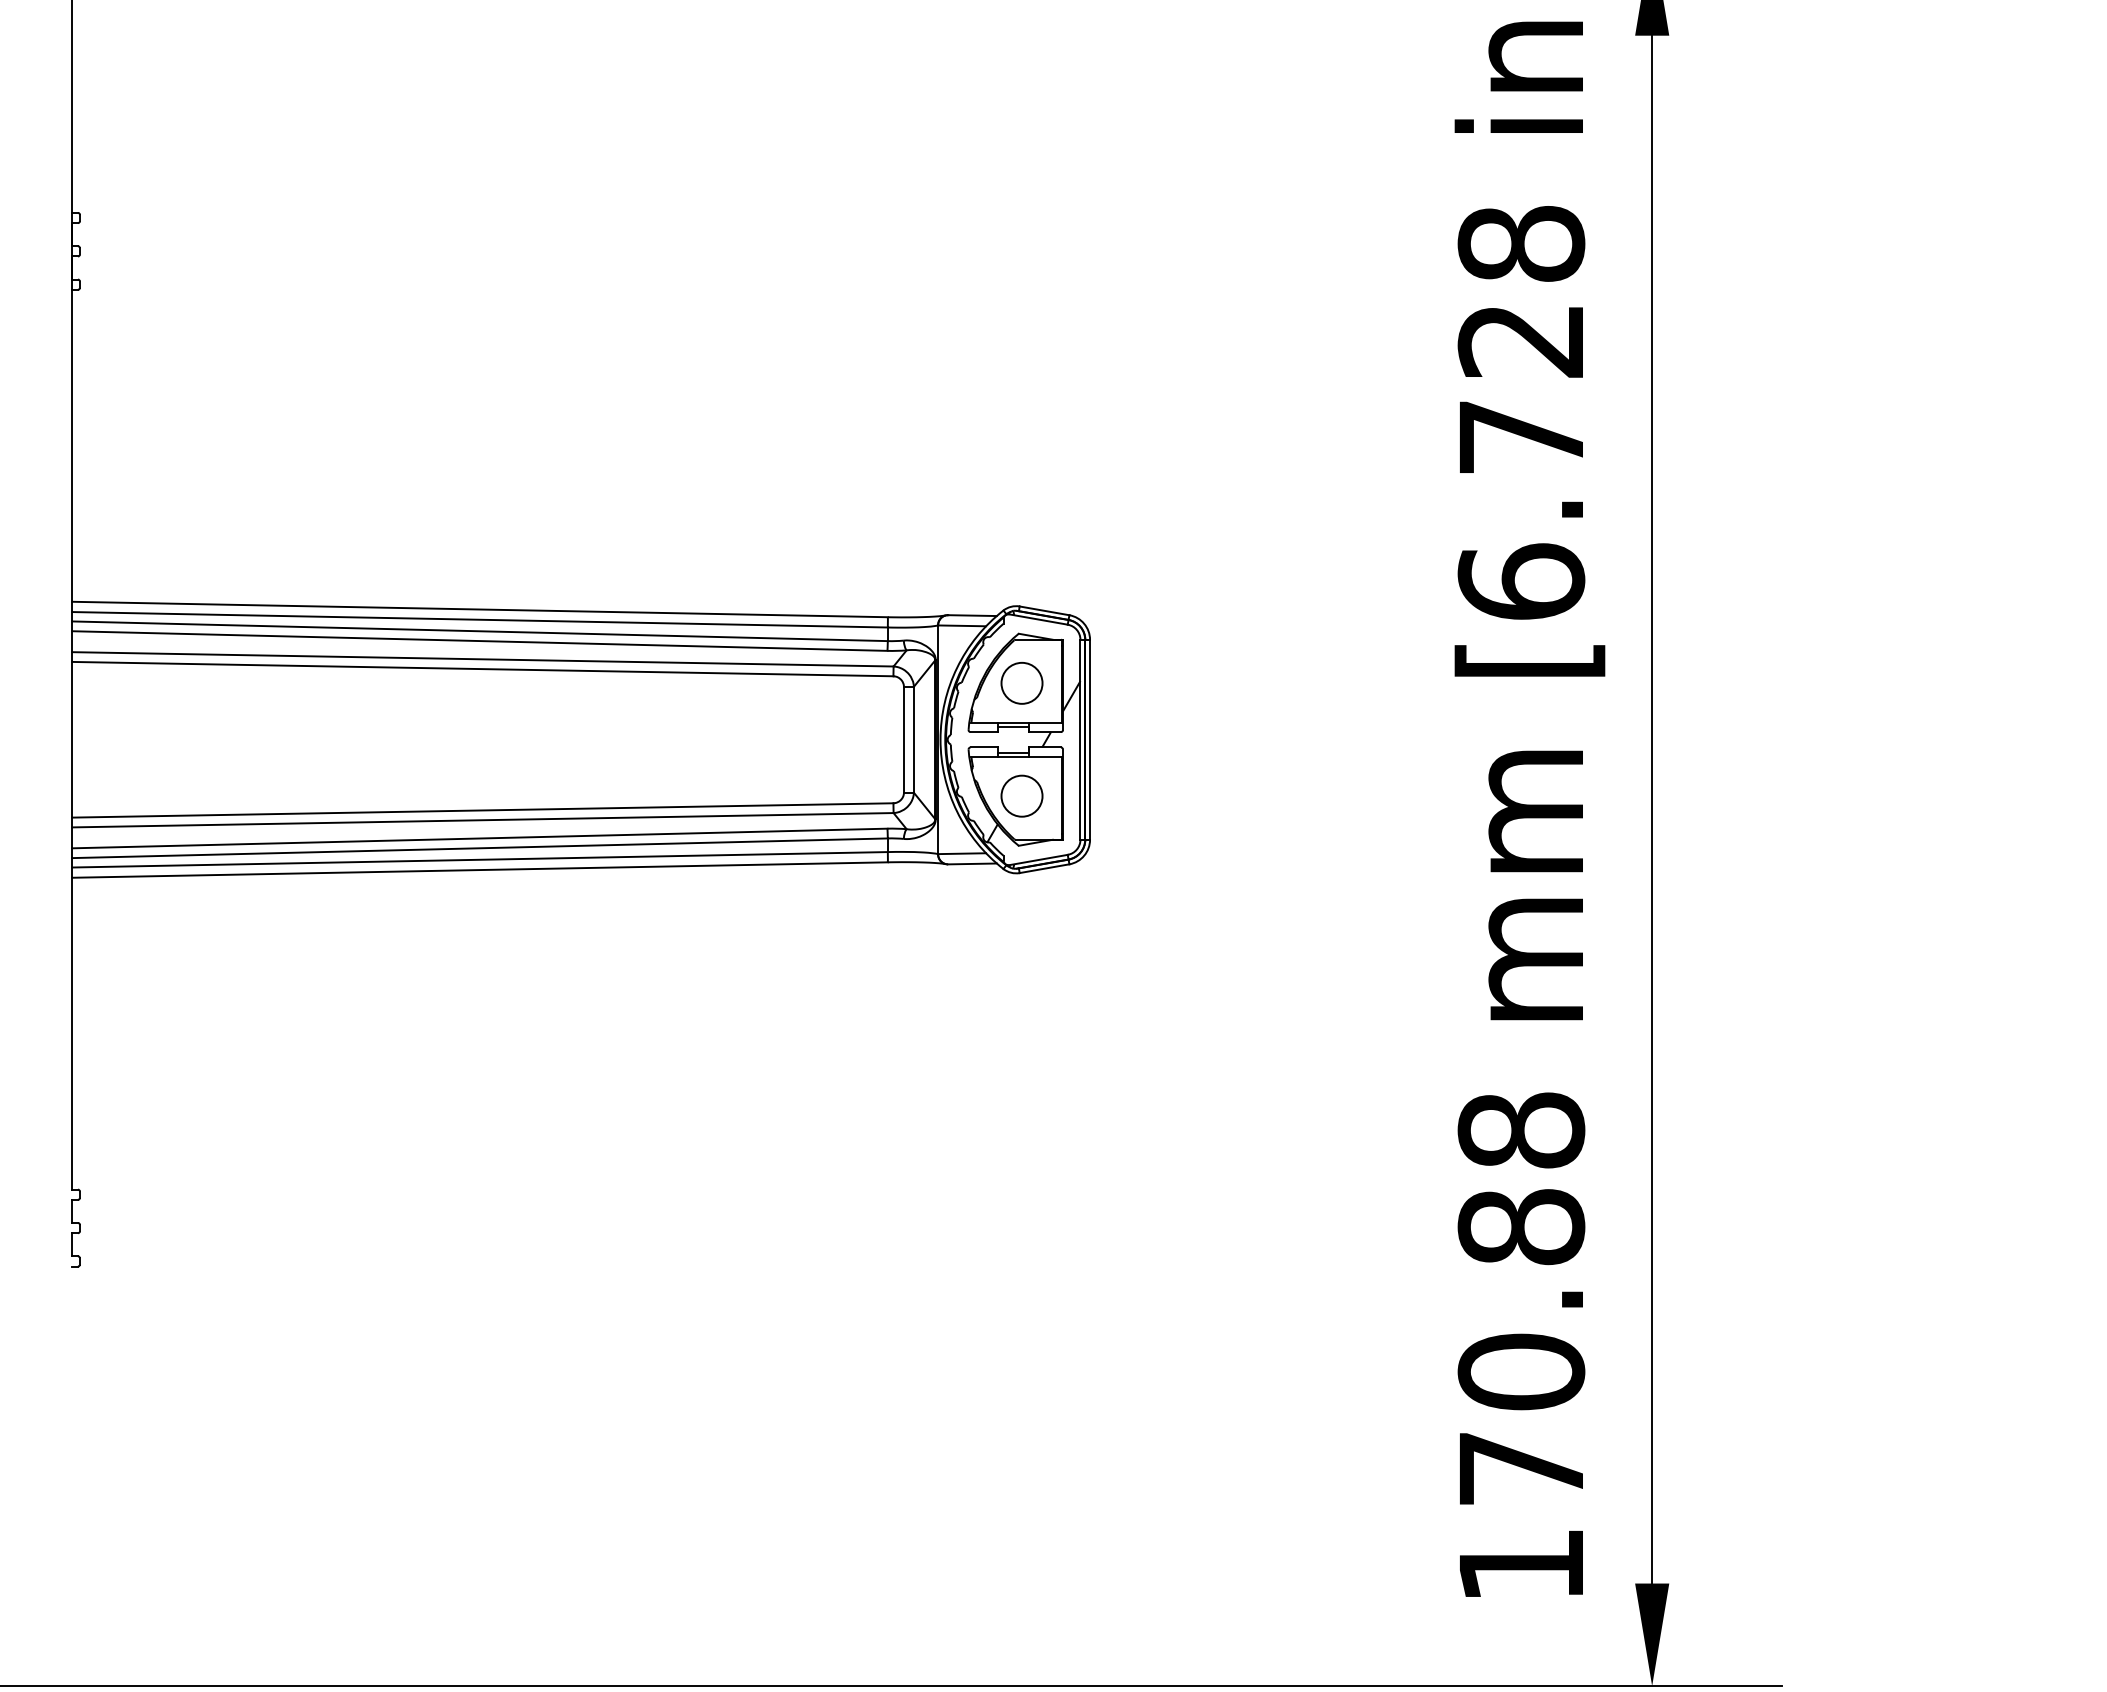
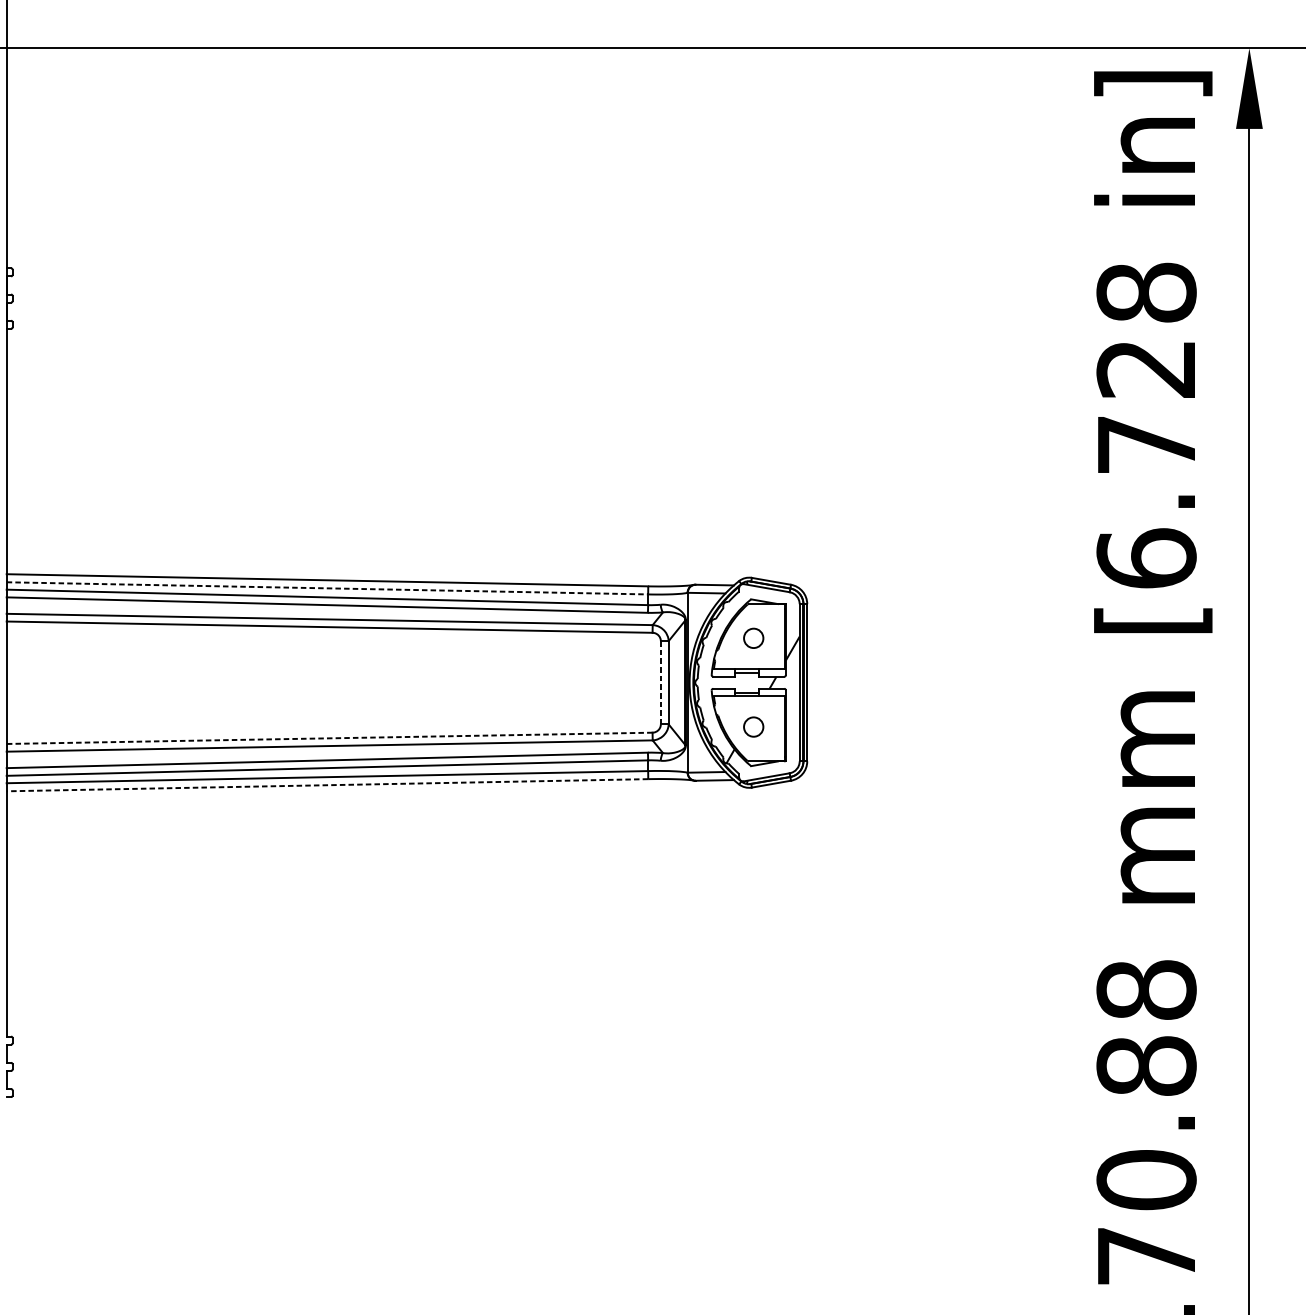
line: (480, 619) -> (327, 588), solid -> dashed
circle: (1021, 682) -> (753, 637), size x0.6
line: (903, 739) -> (660, 682), solid -> dashed
circle: (1021, 795) -> (753, 726), size x0.6
line: (482, 810) -> (329, 738), solid -> dashed
line: (480, 870) -> (327, 785), solid -> dashed

